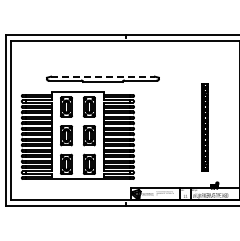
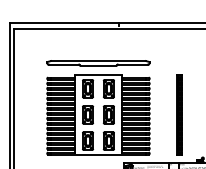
line: (102, 76) -> (98, 60), dashed -> solid
part: (204, 127) -> (179, 114), moved
part: (77, 135) -> (98, 114), moved

